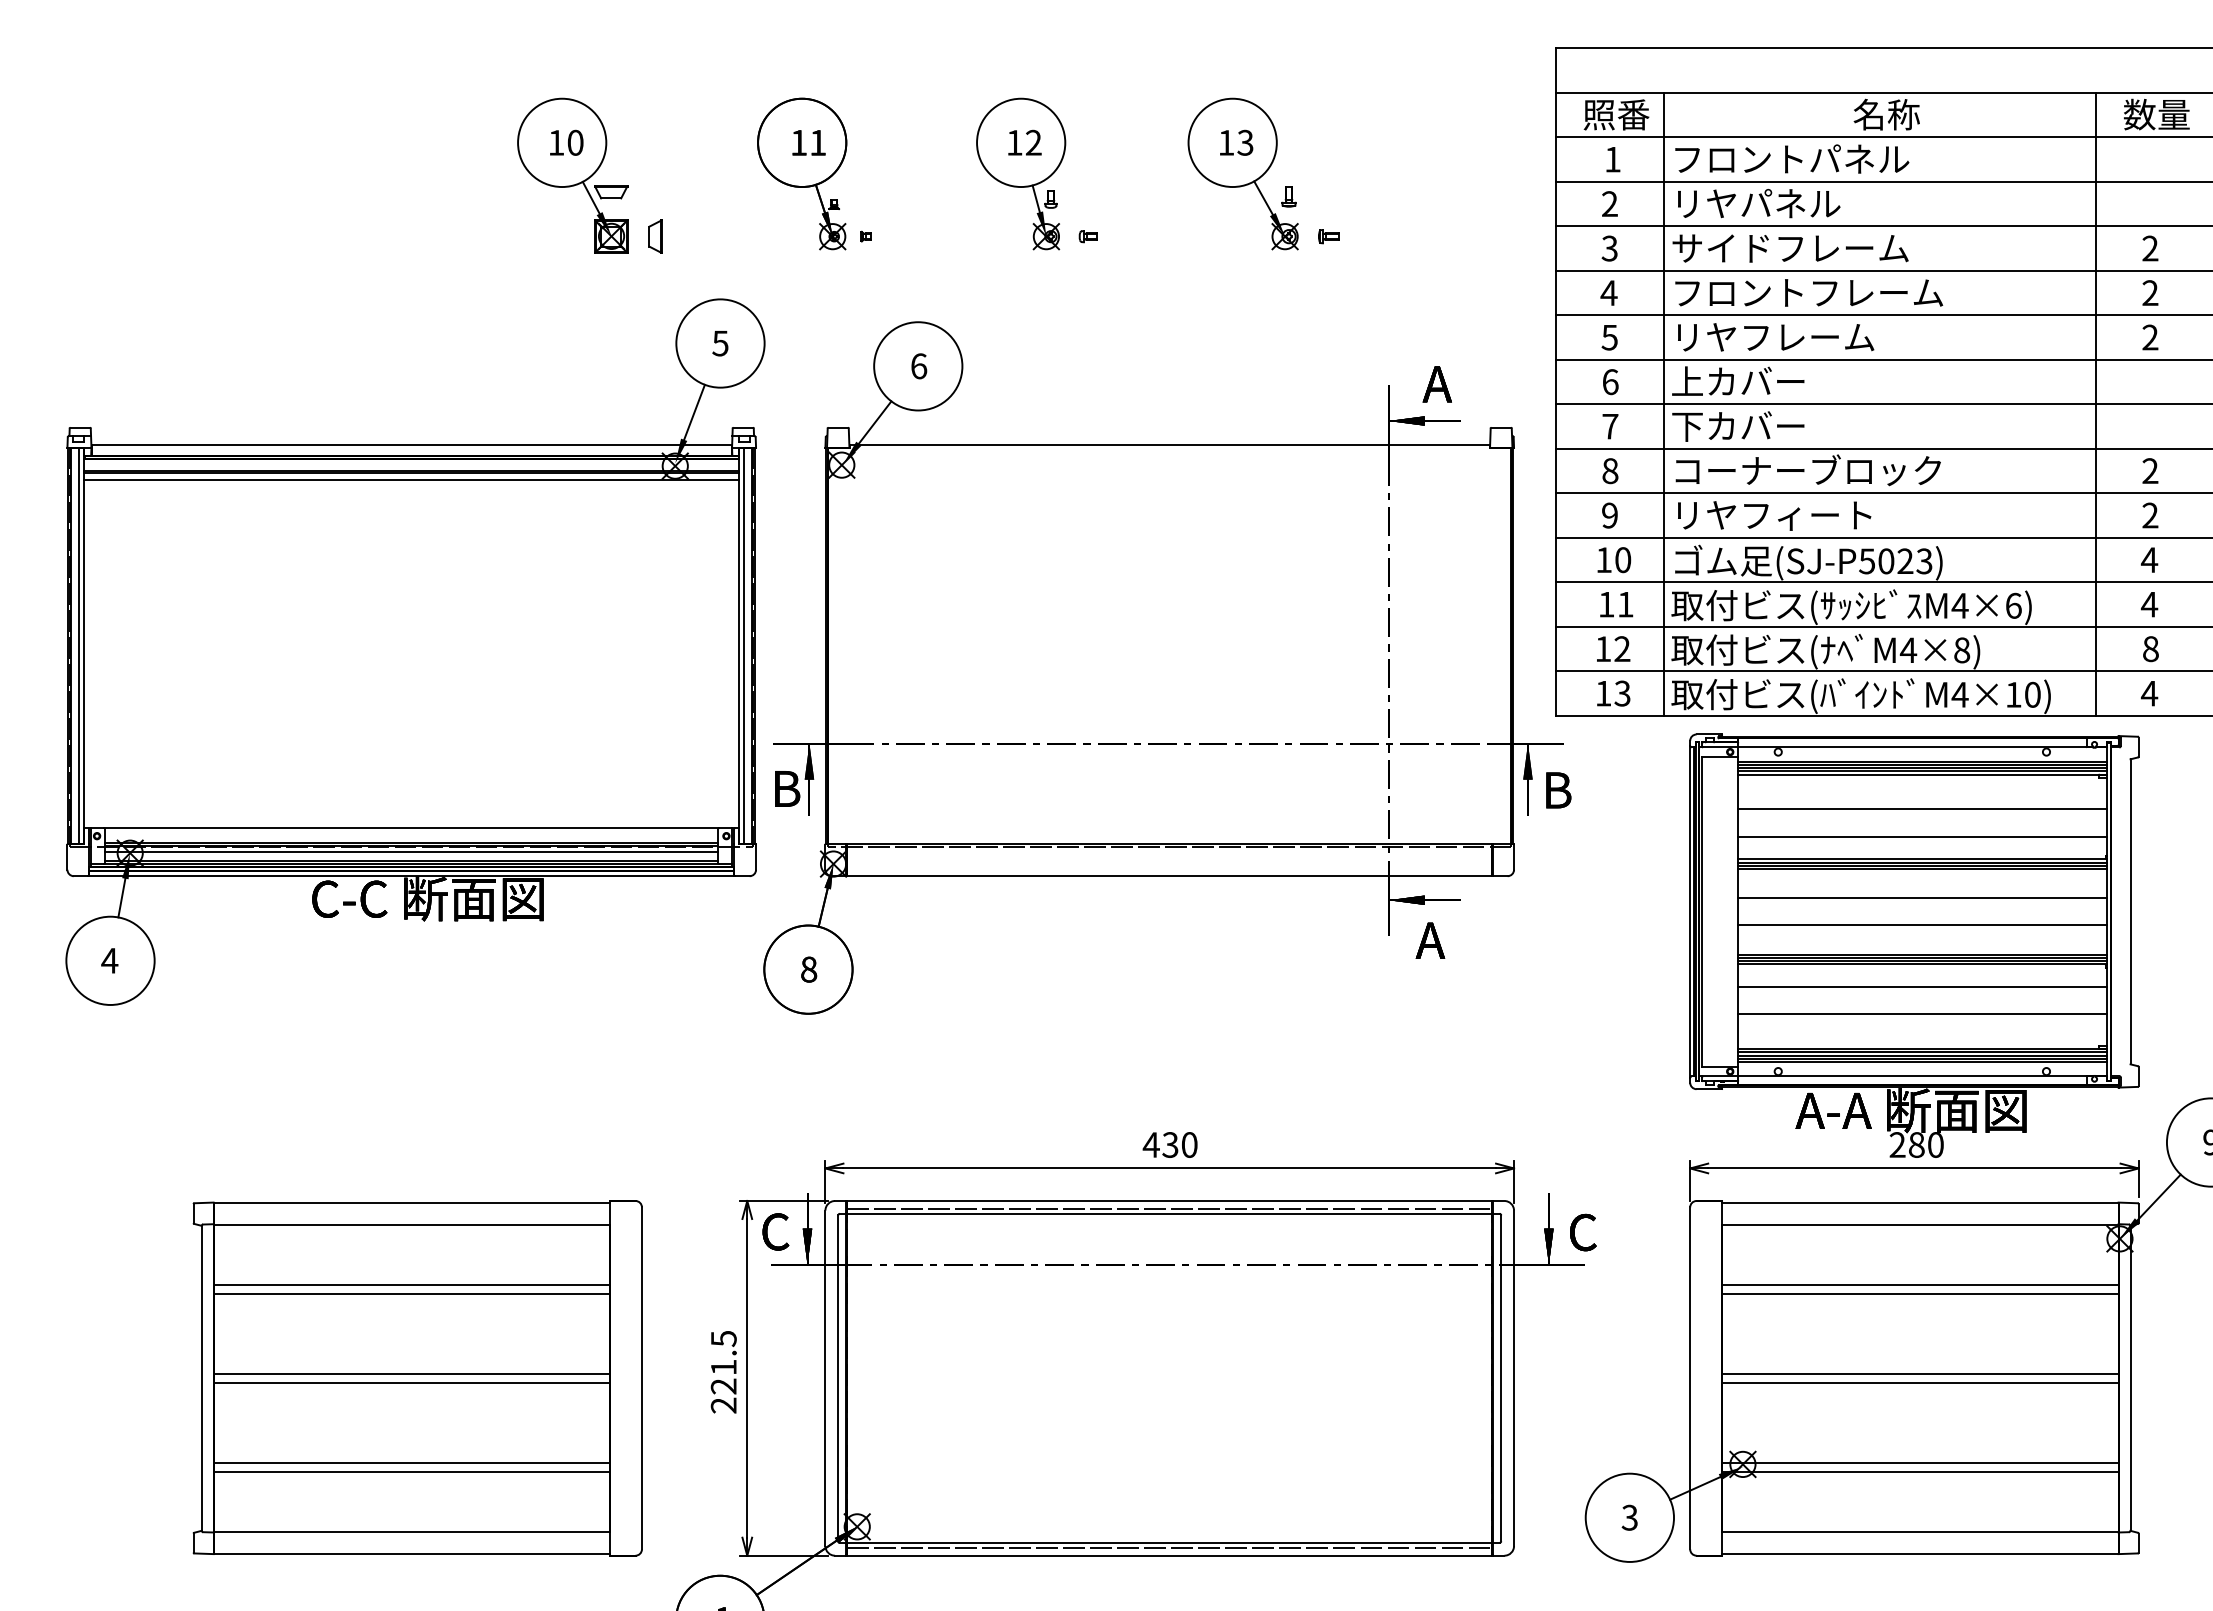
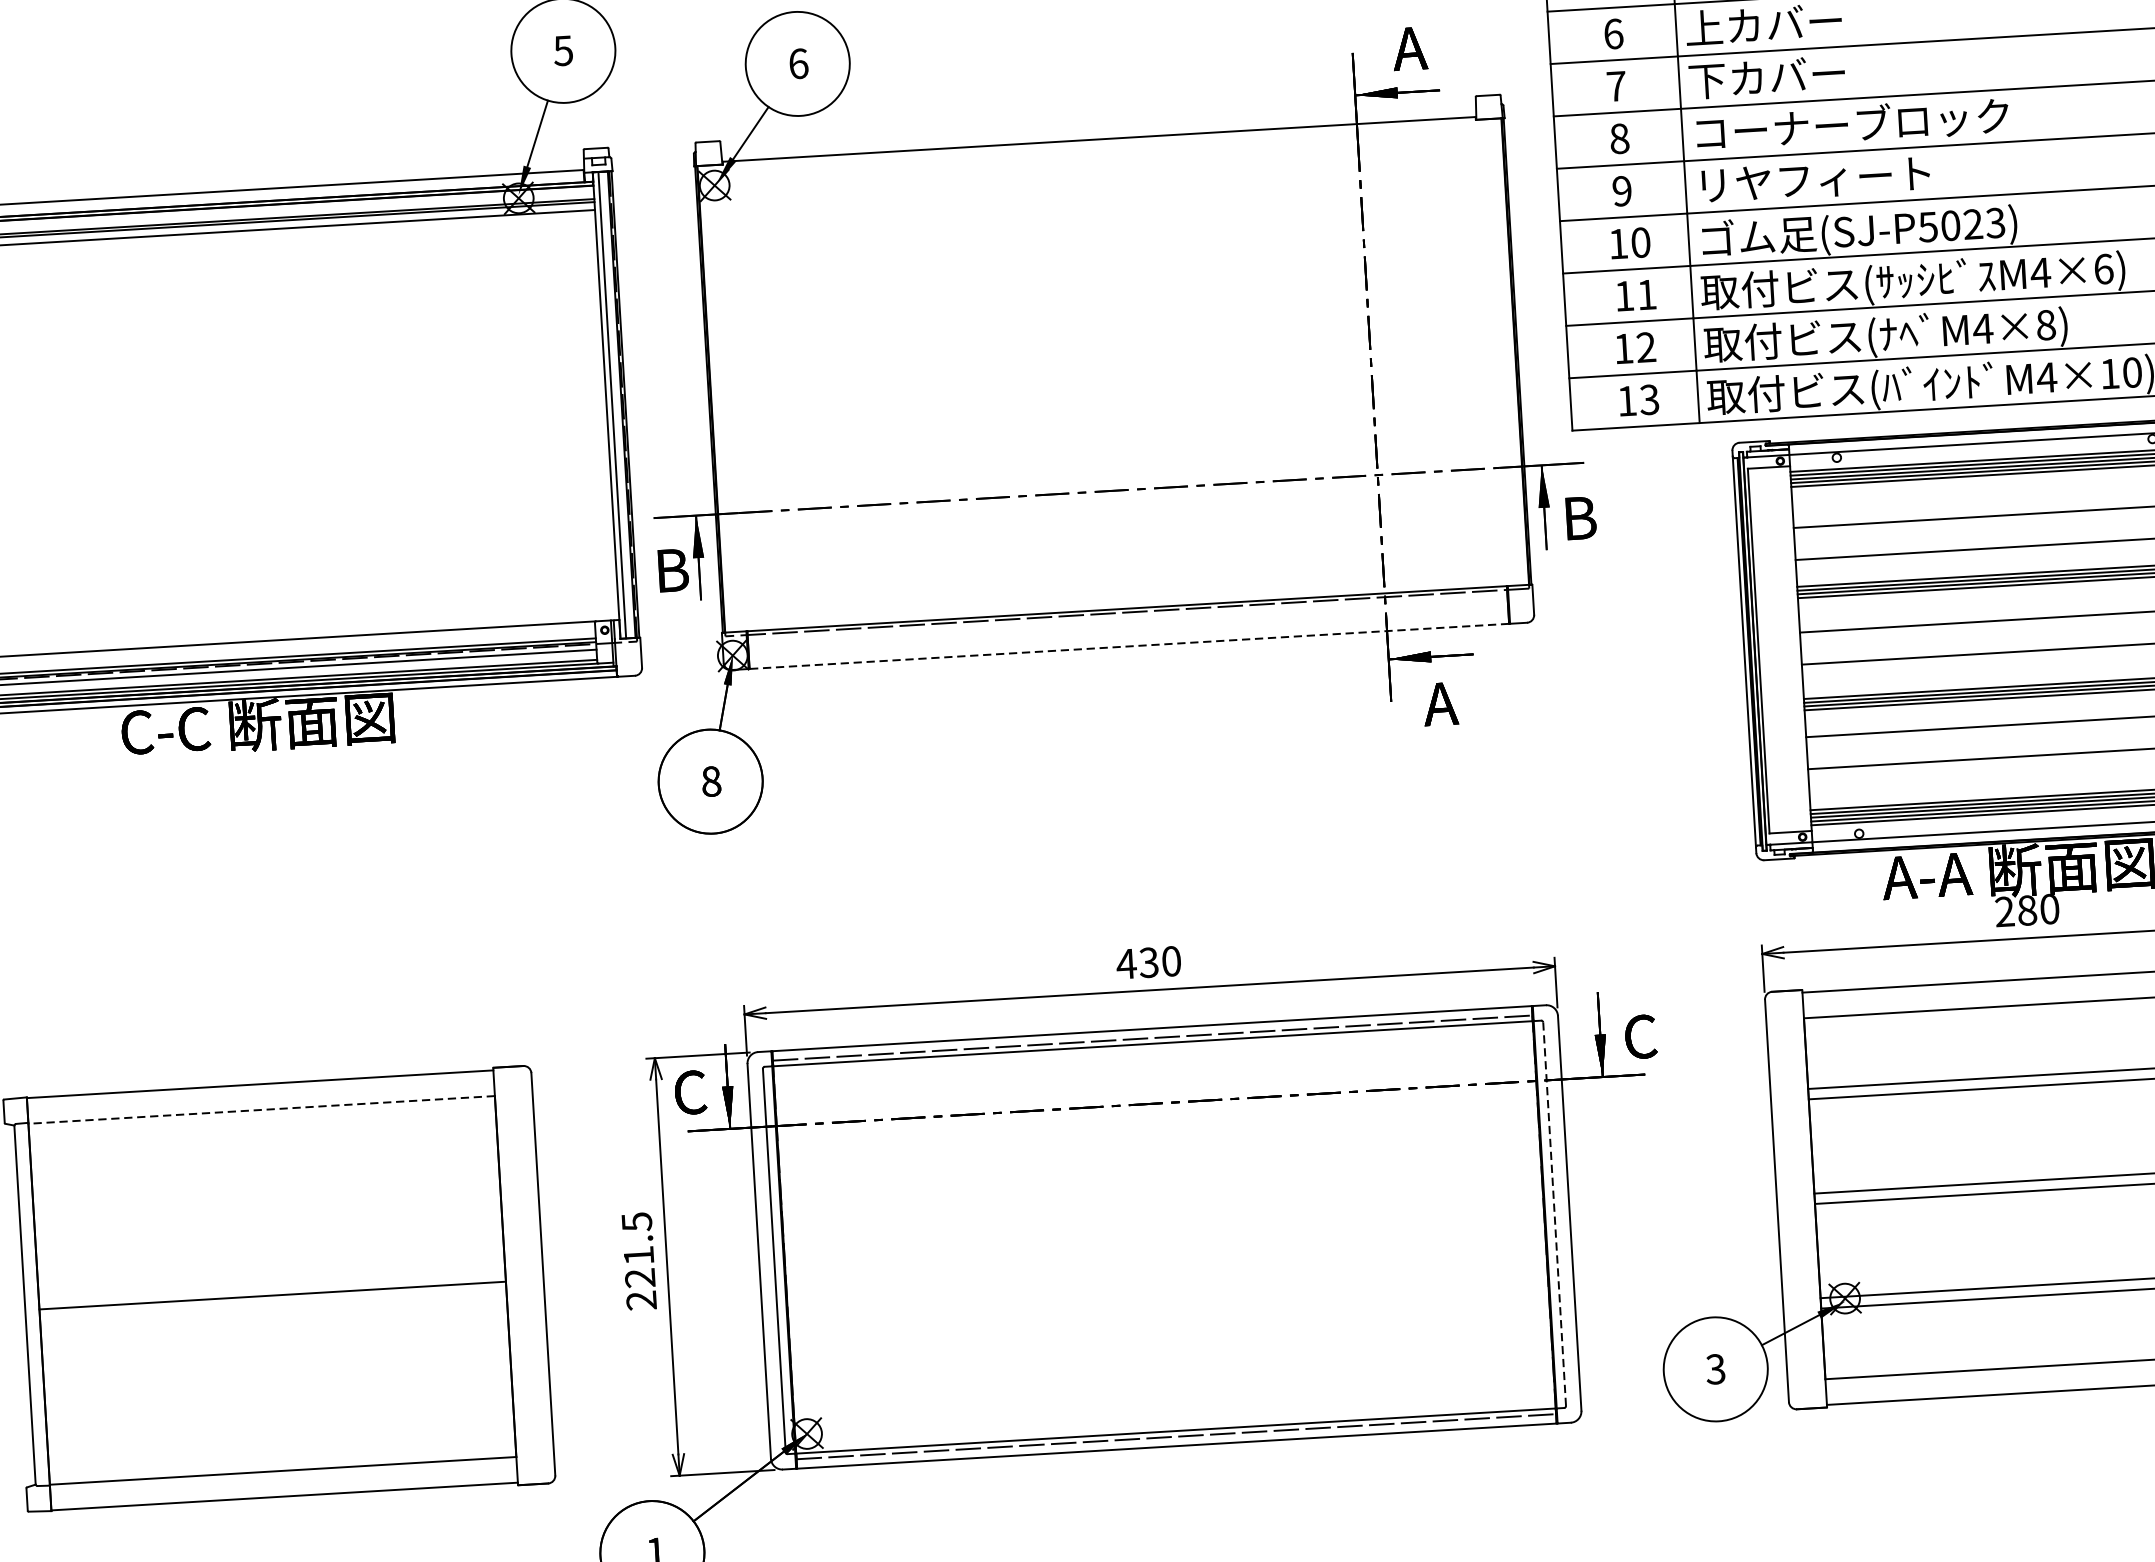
line: (1169, 876) -> (1129, 646), solid -> dashed
line: (411, 1225) -> (261, 1110), solid -> dashed
line: (411, 1285) -> (265, 1181), removed
line: (411, 1293) -> (266, 1190), removed
line: (411, 1373) -> (271, 1284), removed
line: (1501, 1378) -> (1554, 1214), solid -> dashed
line: (411, 1462) -> (277, 1389), removed
line: (411, 1471) -> (278, 1400), removed

